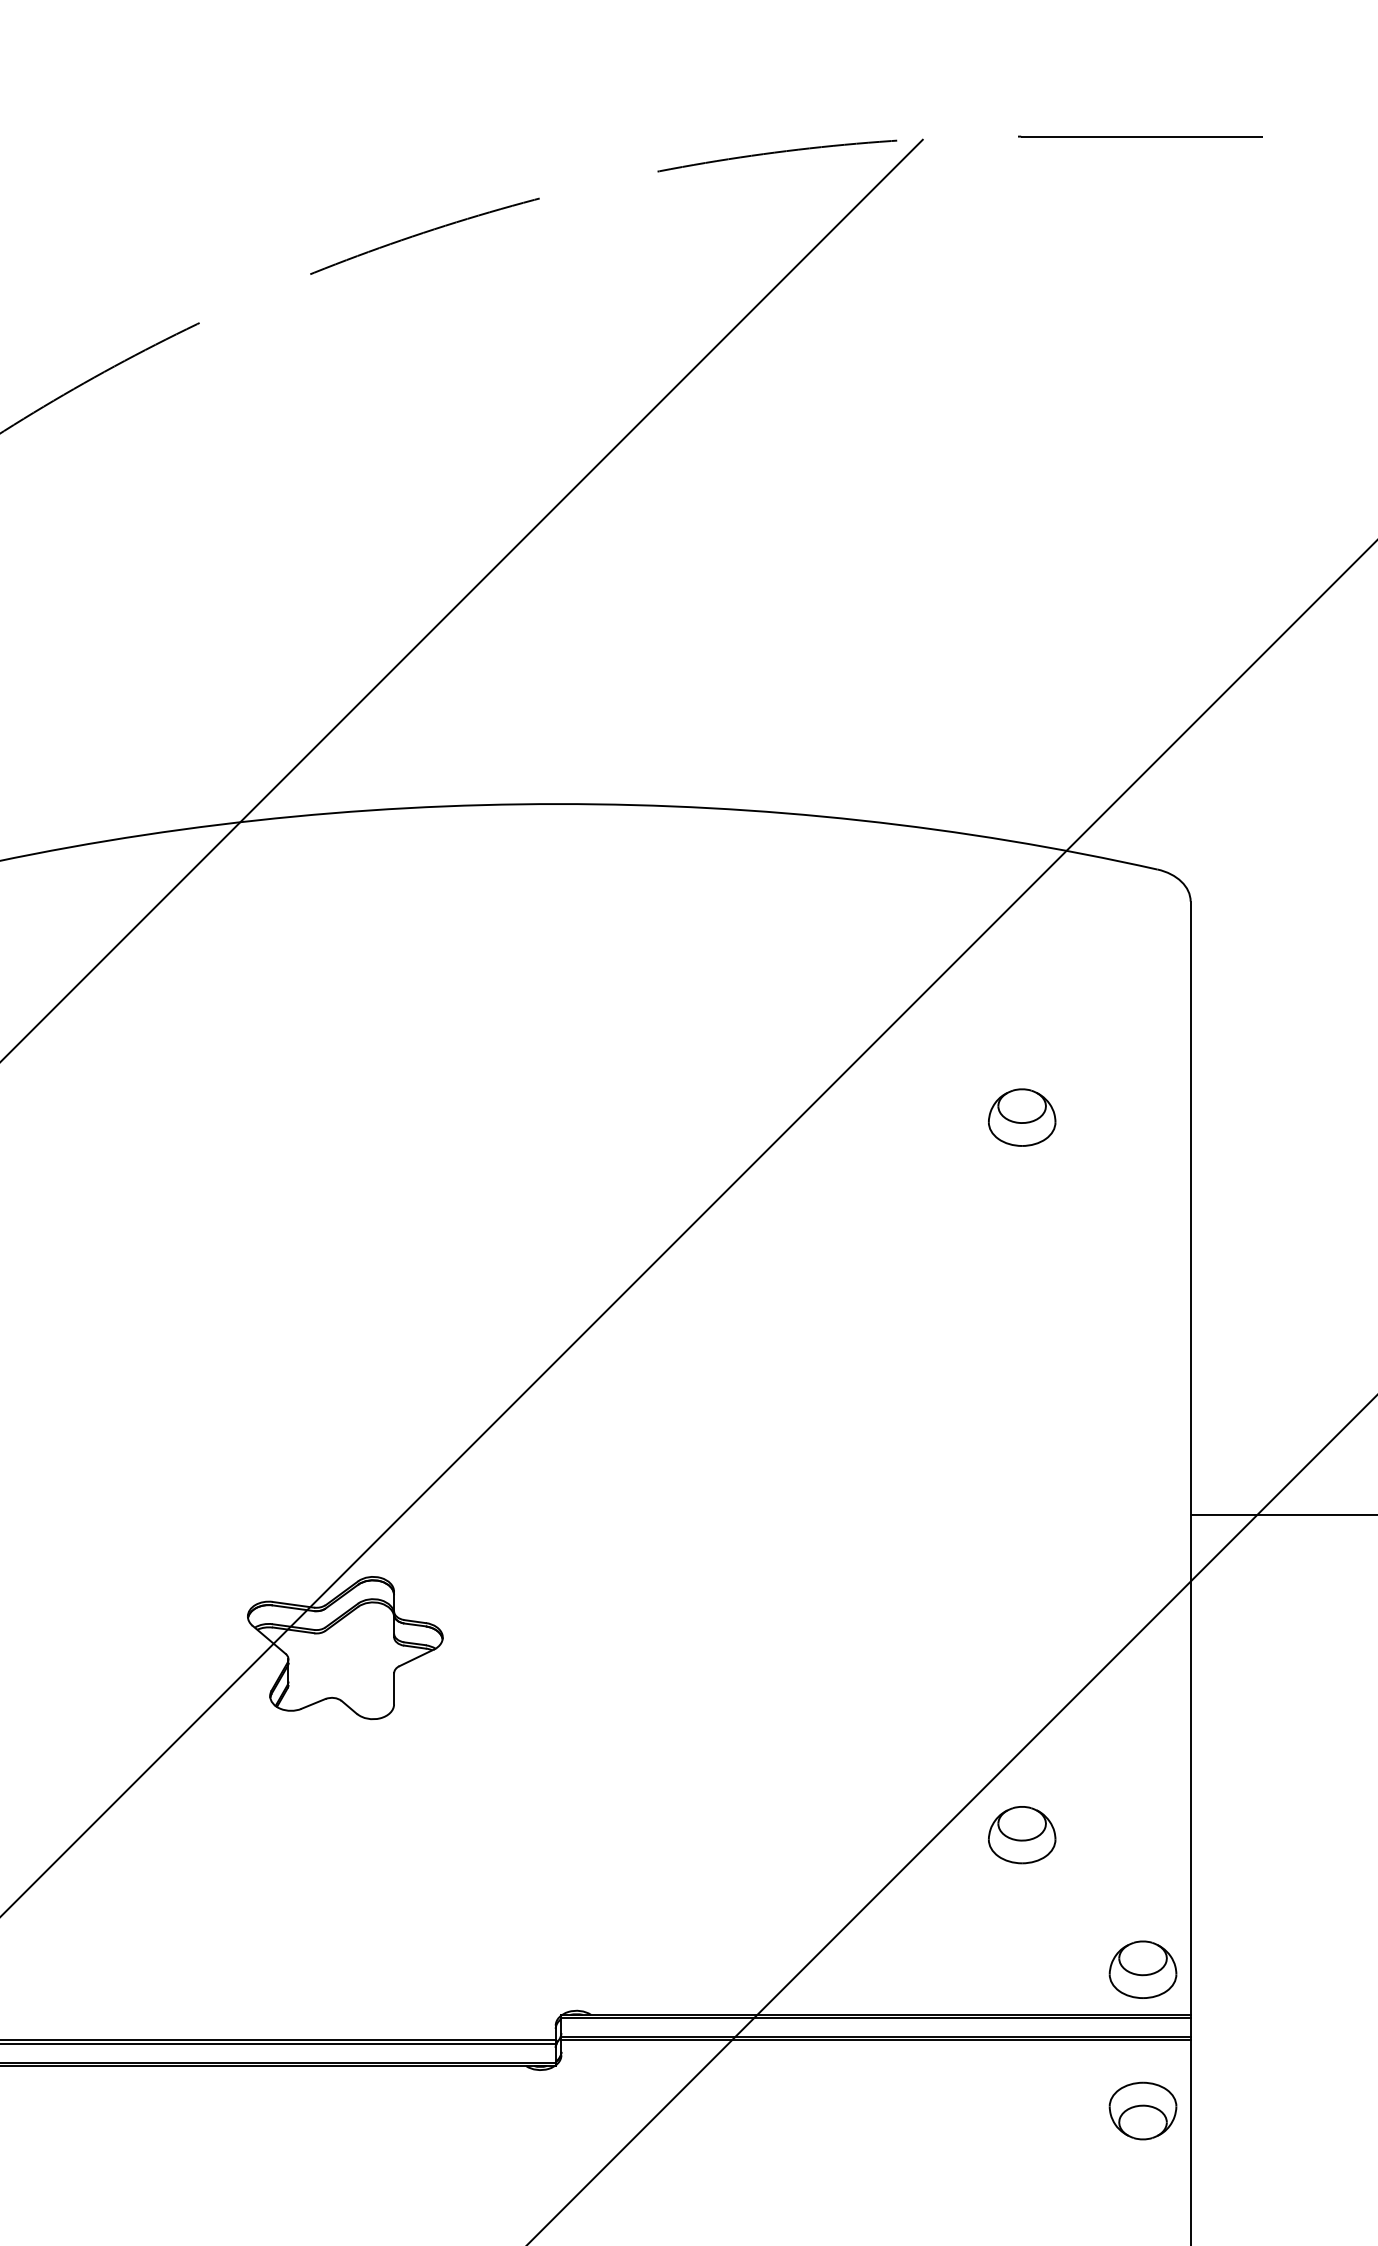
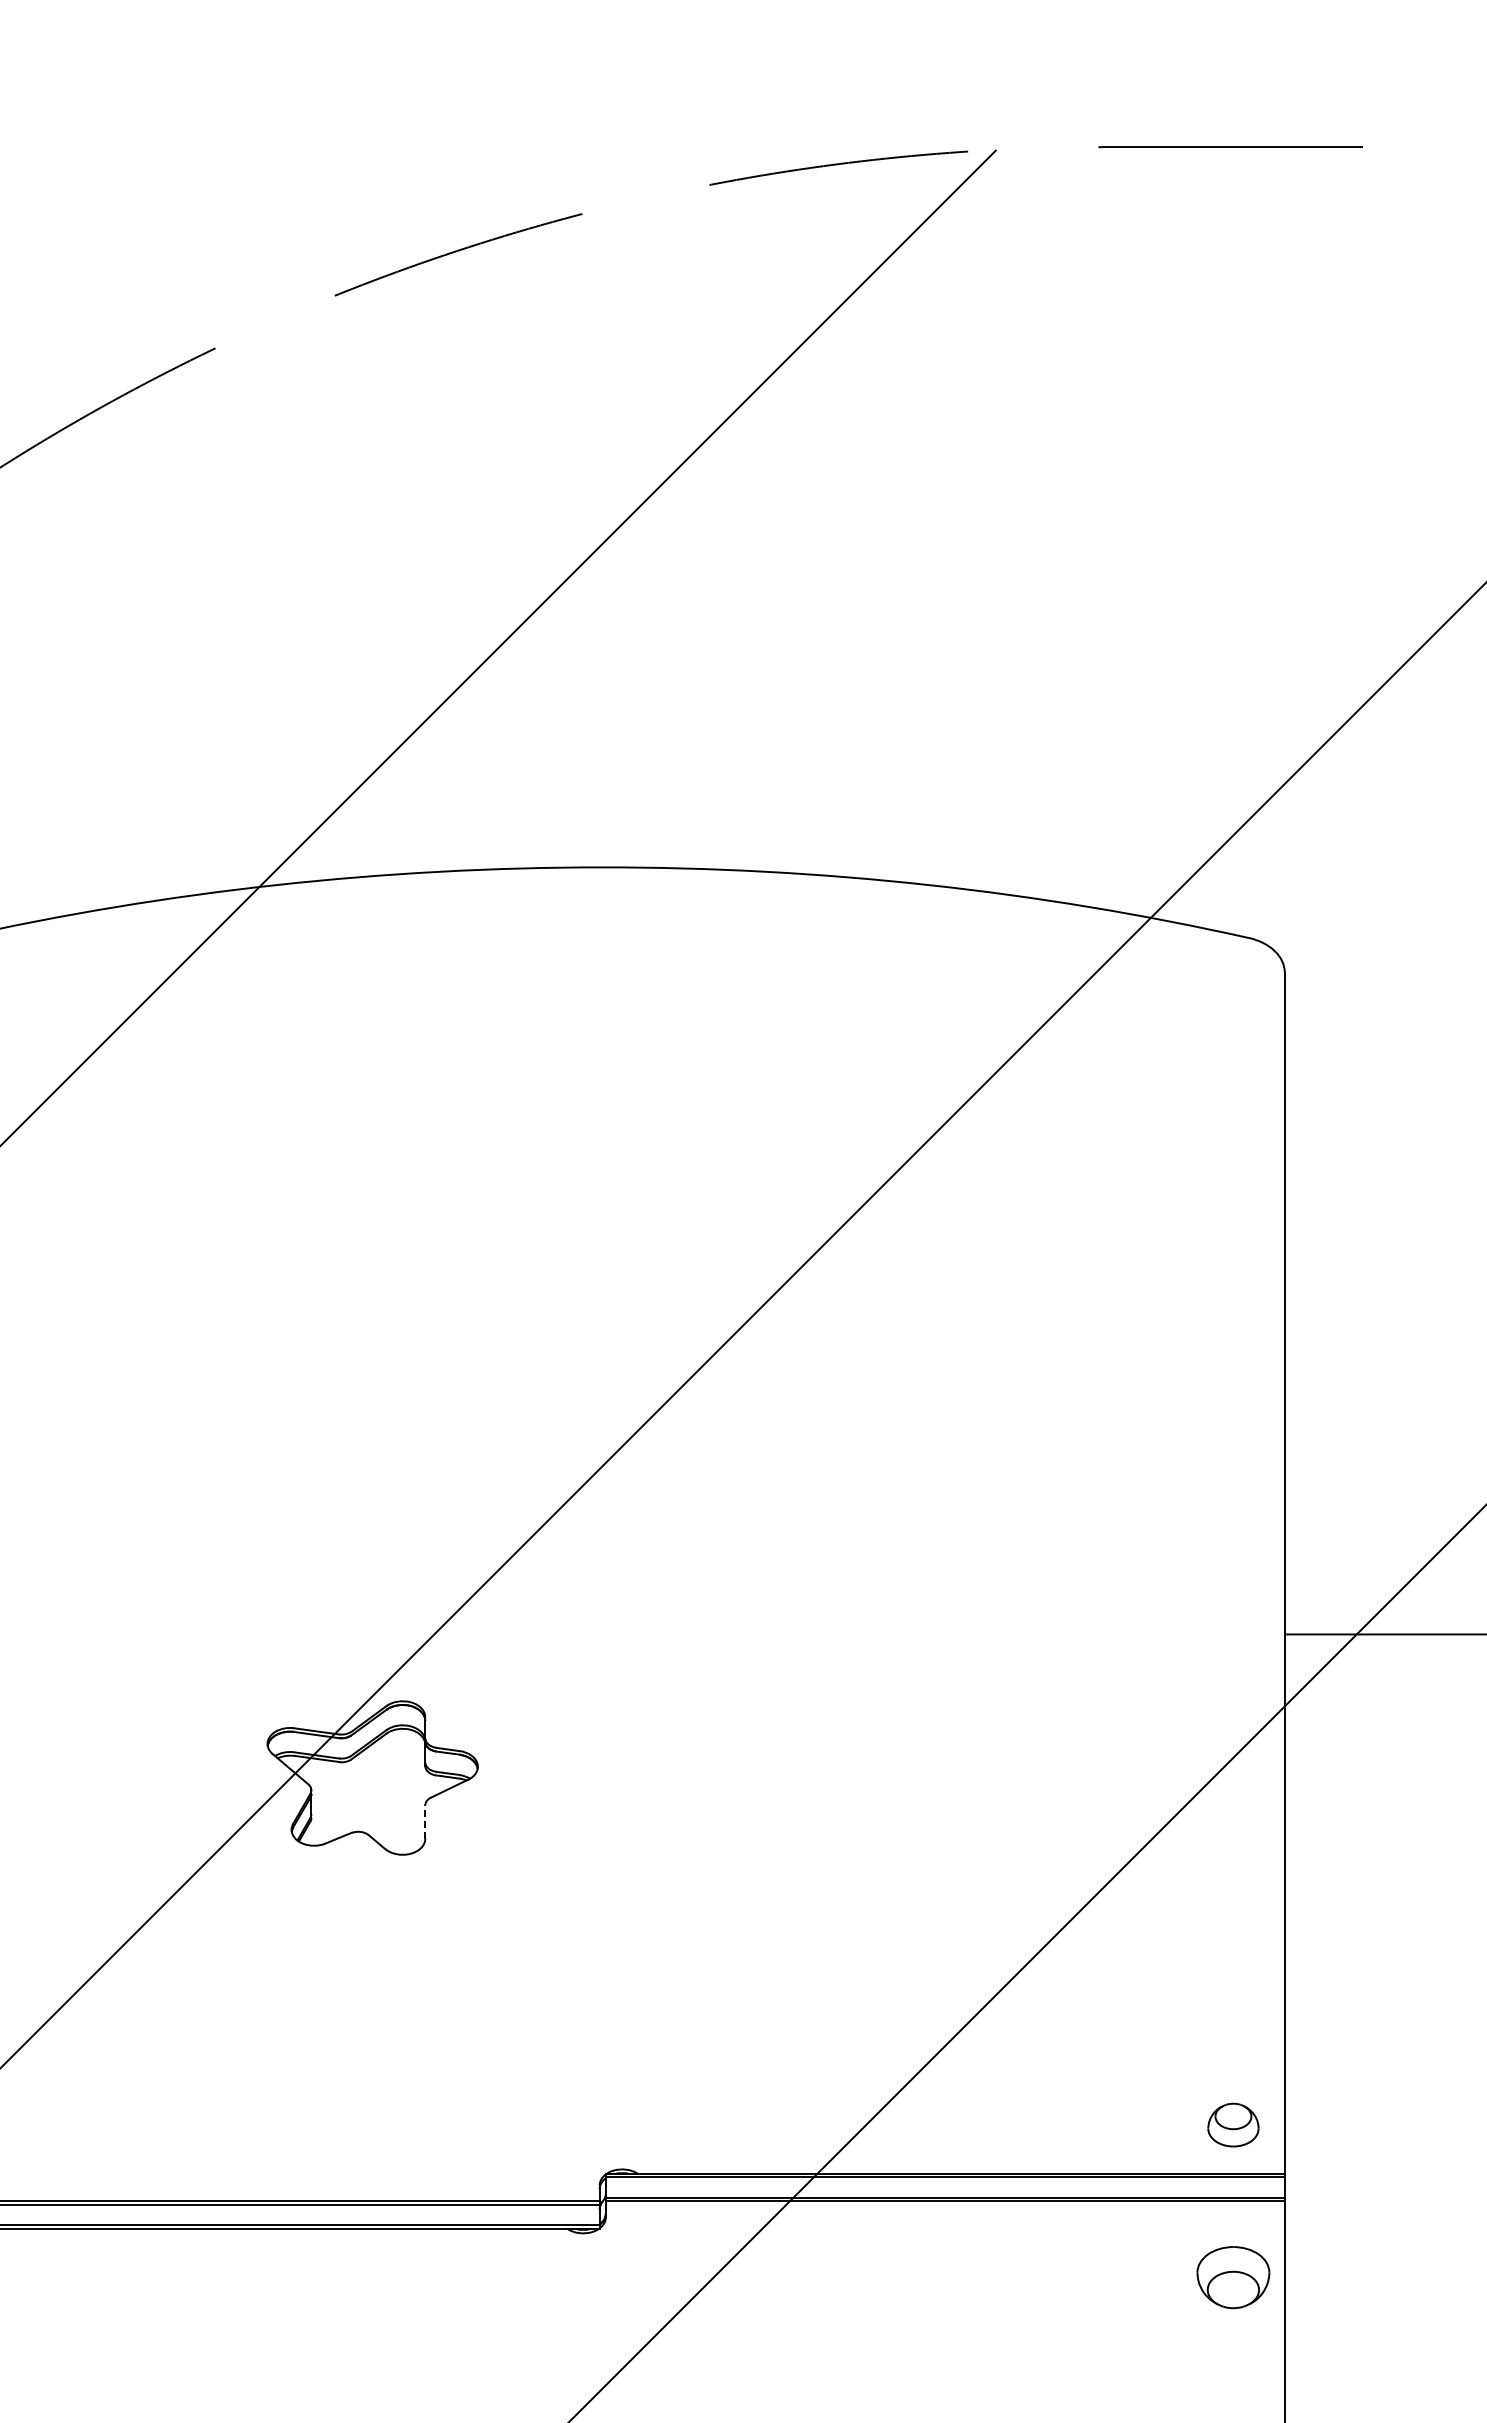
part: (1021, 1117) -> (1102, 1205), removed
line: (394, 1689) -> (425, 1822), solid -> dashed
part: (1021, 1834) -> (1102, 1979), removed
part: (1143, 1969) -> (1233, 2124), size x0.7

